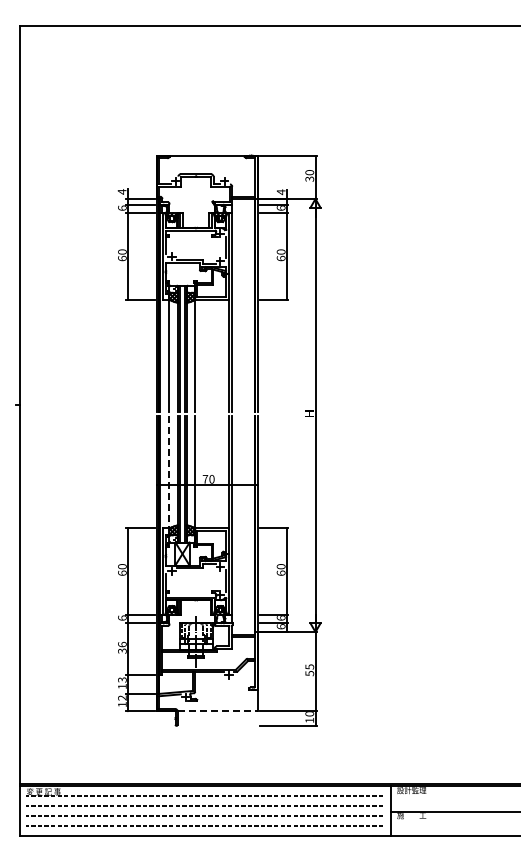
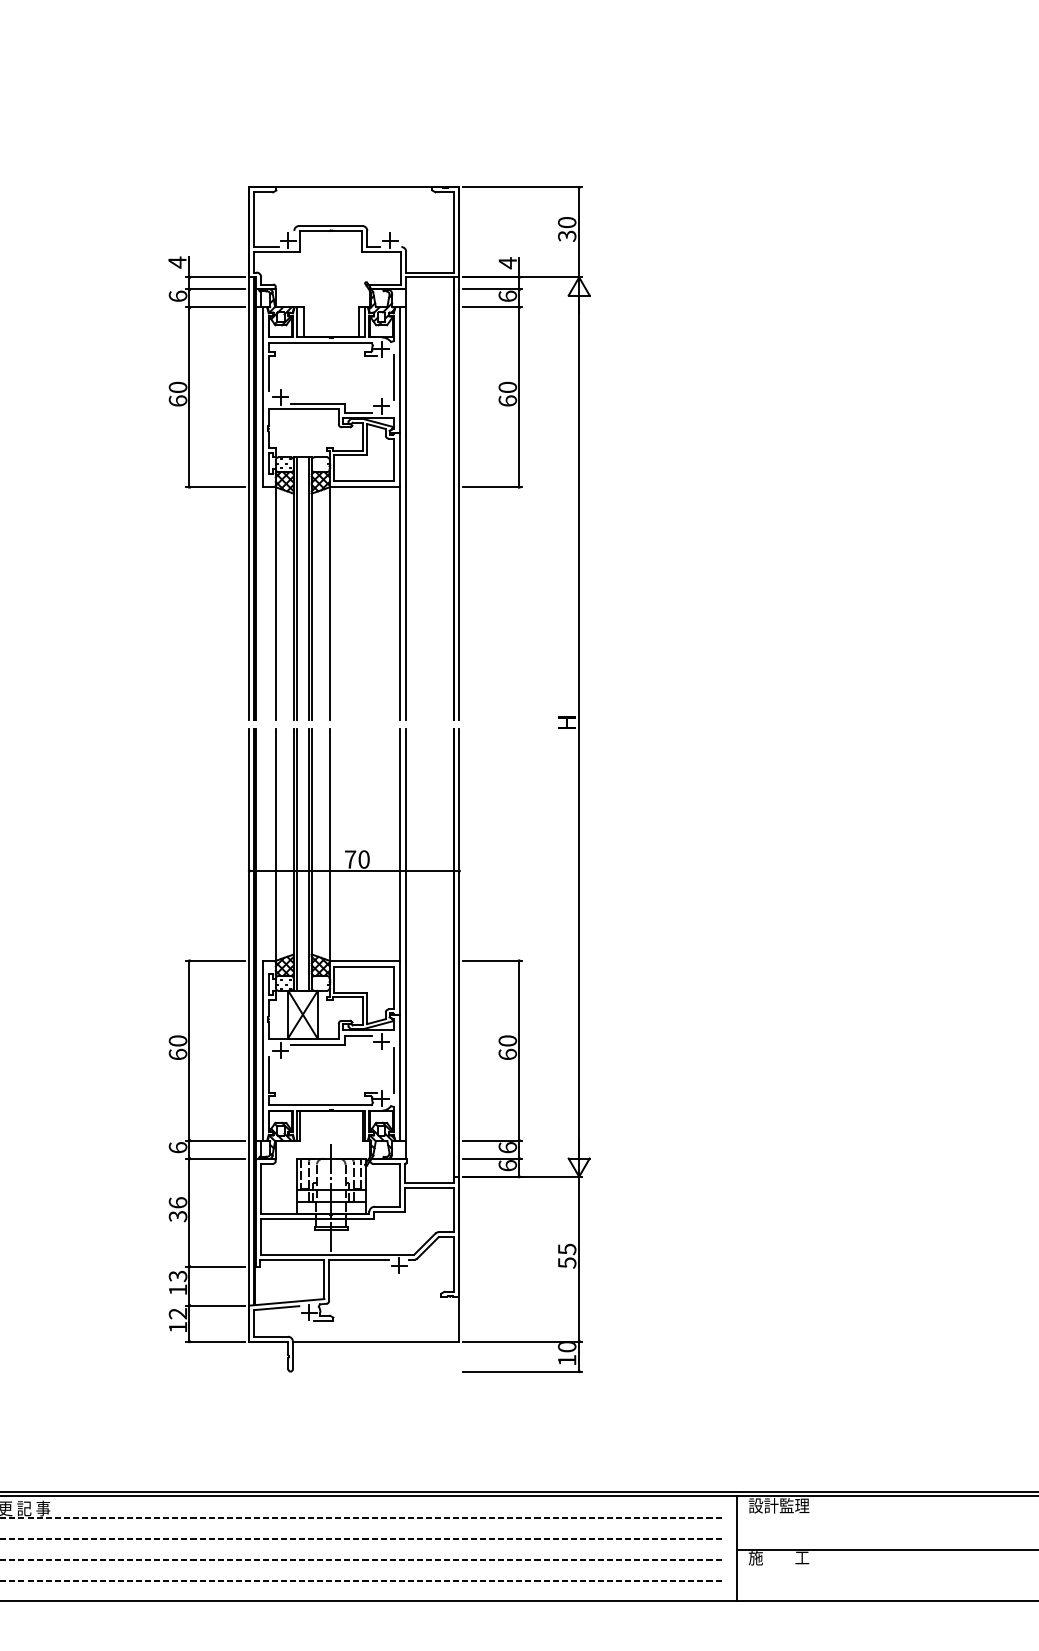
line: (169, 472) -> (275, 845), dashed -> solid
line: (218, 711) -> (377, 1341), dashed -> solid

